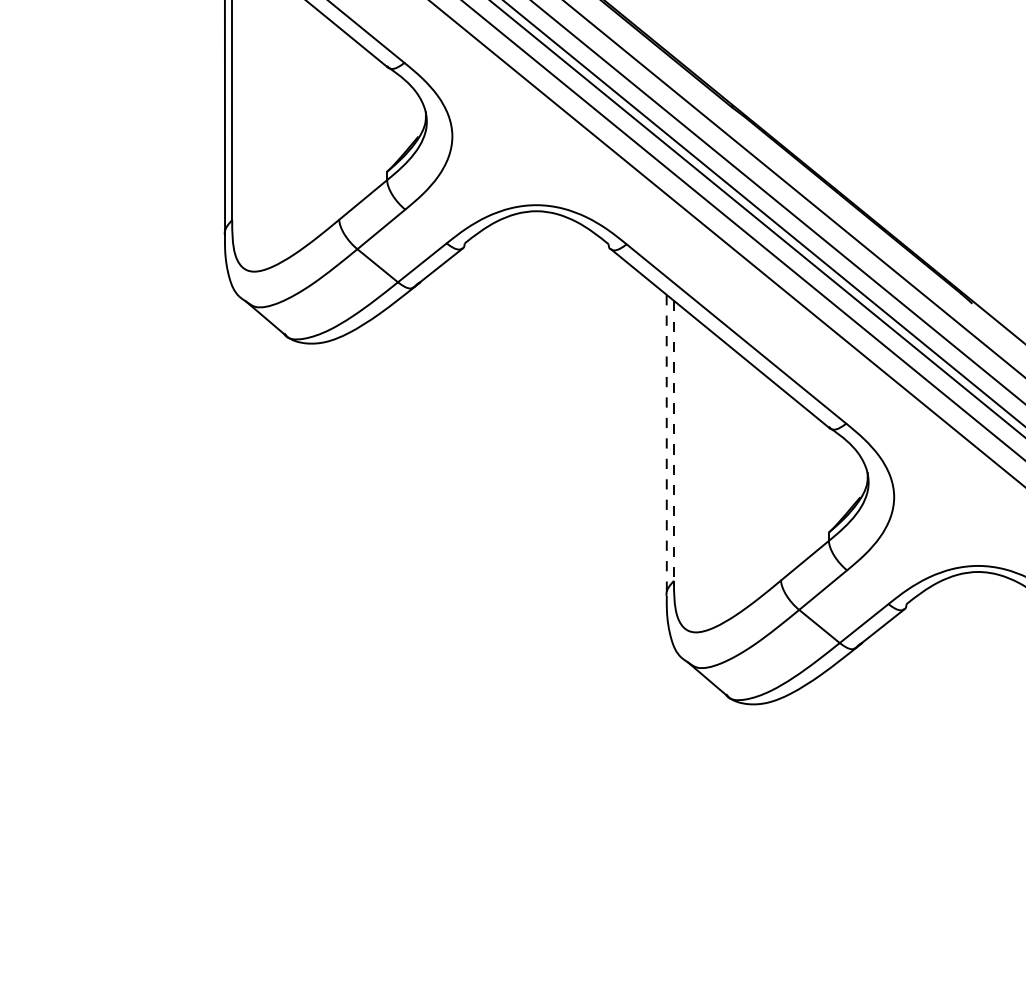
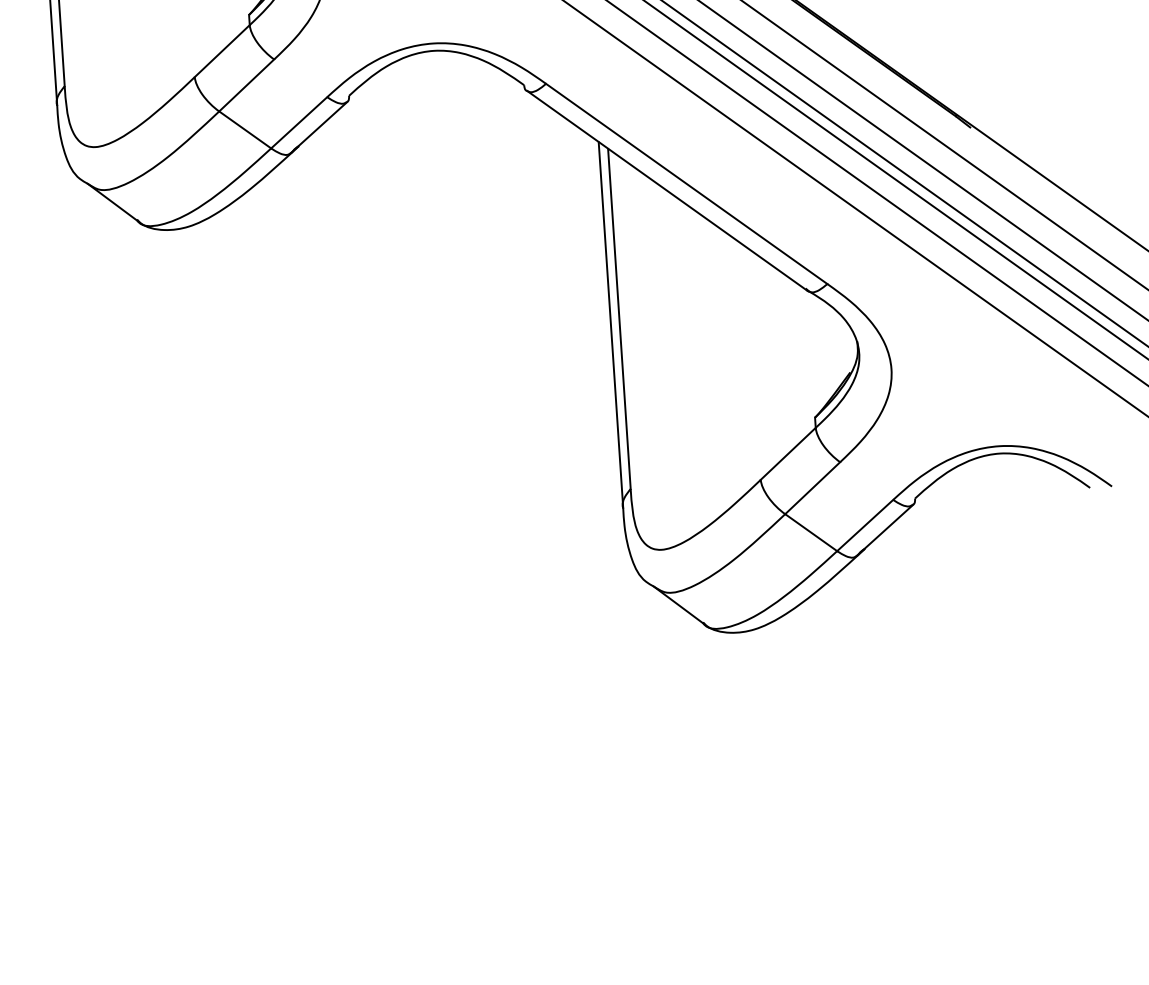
line: (673, 441) -> (618, 319), dashed -> solid
line: (666, 445) -> (610, 325), dashed -> solid

